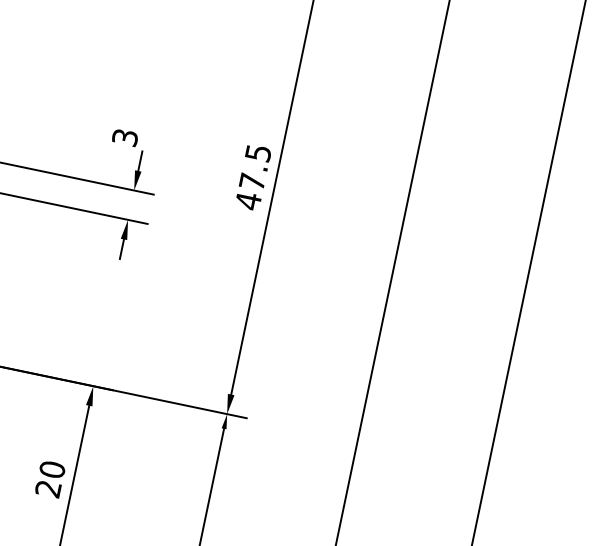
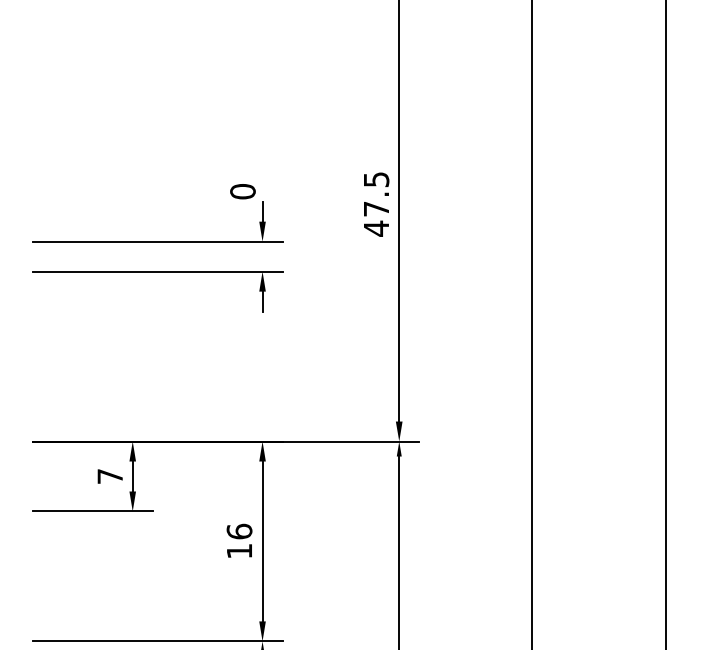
text: (124, 137) -> (242, 191), 3 -> 0
text: (50, 478) -> (239, 540), 20 -> 16

